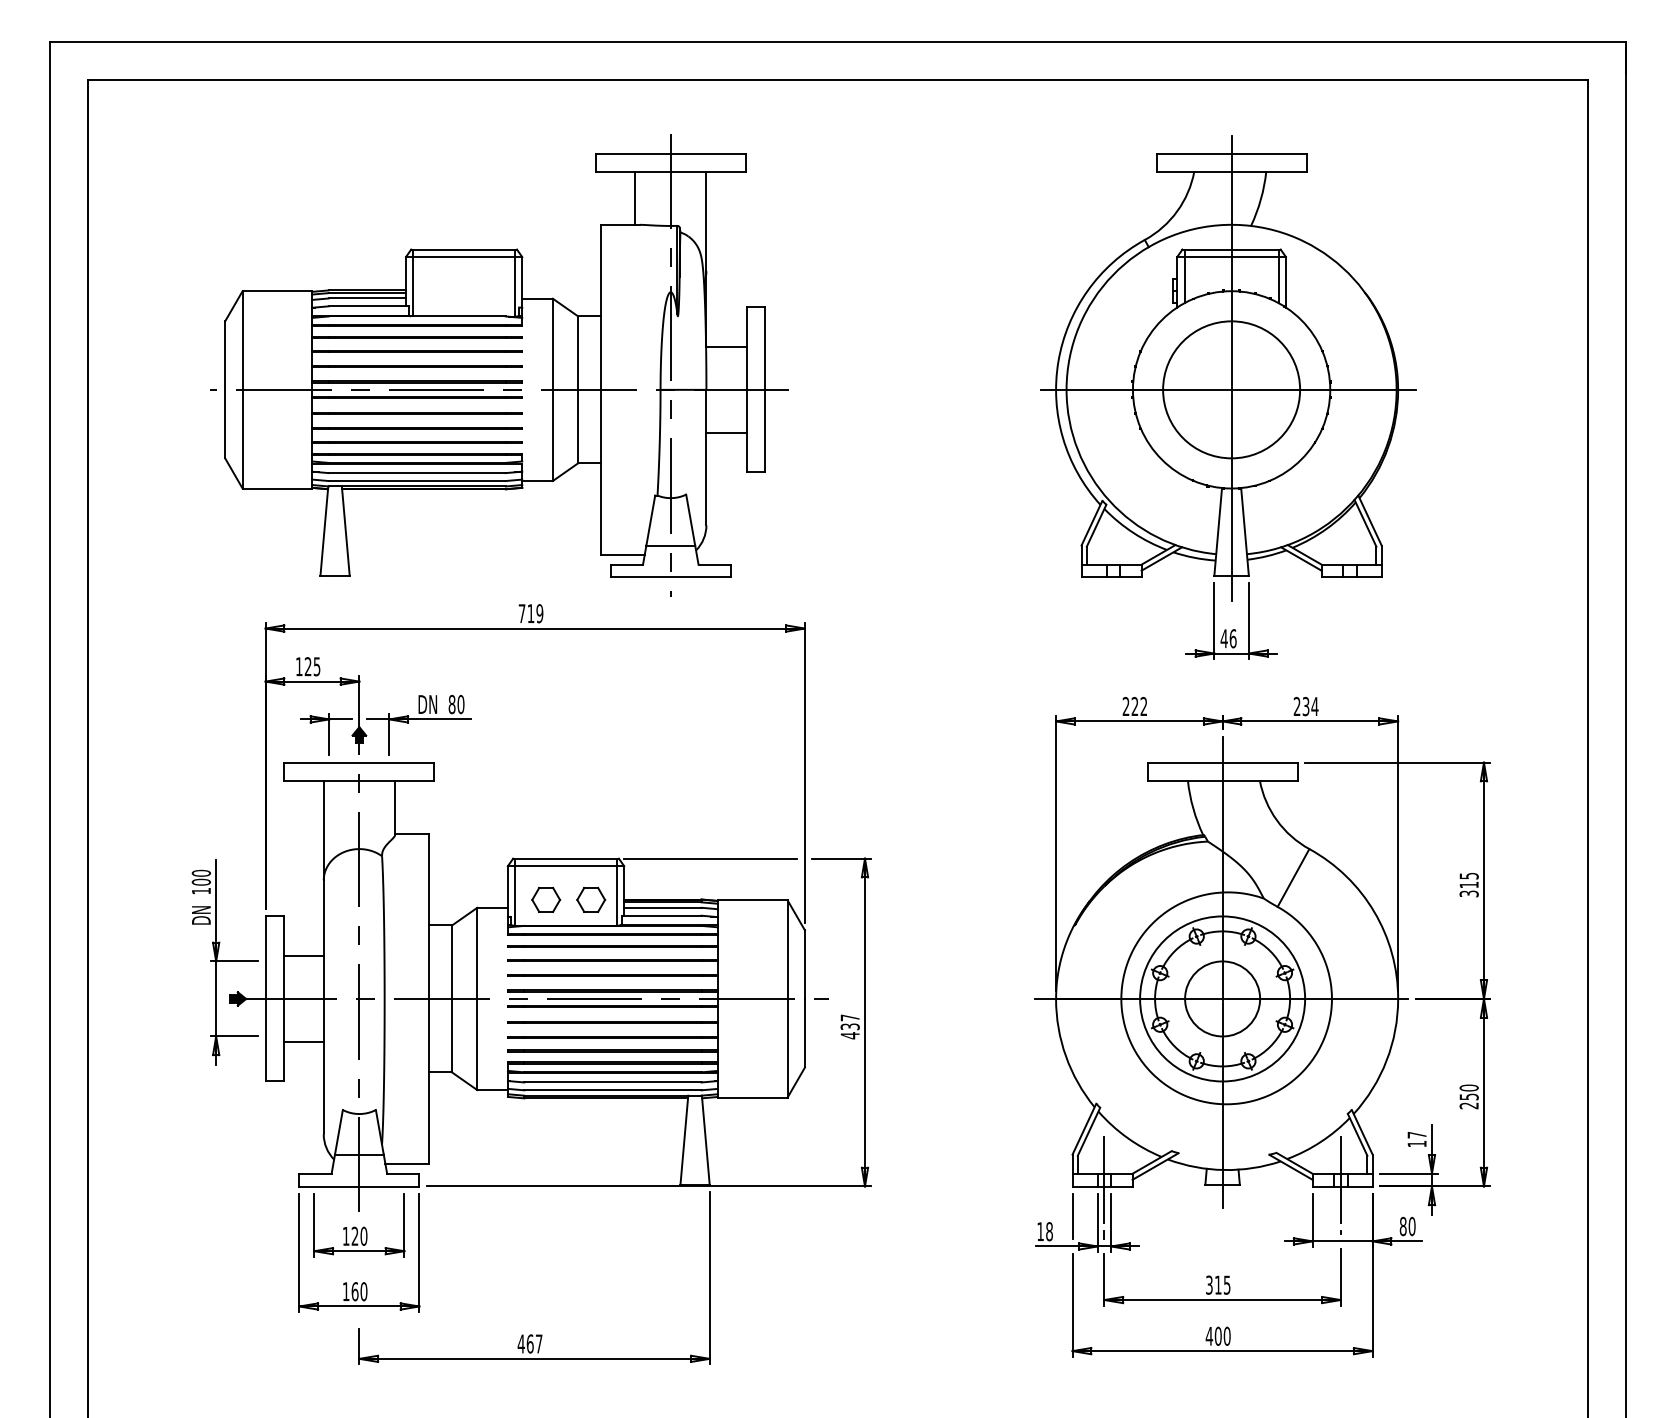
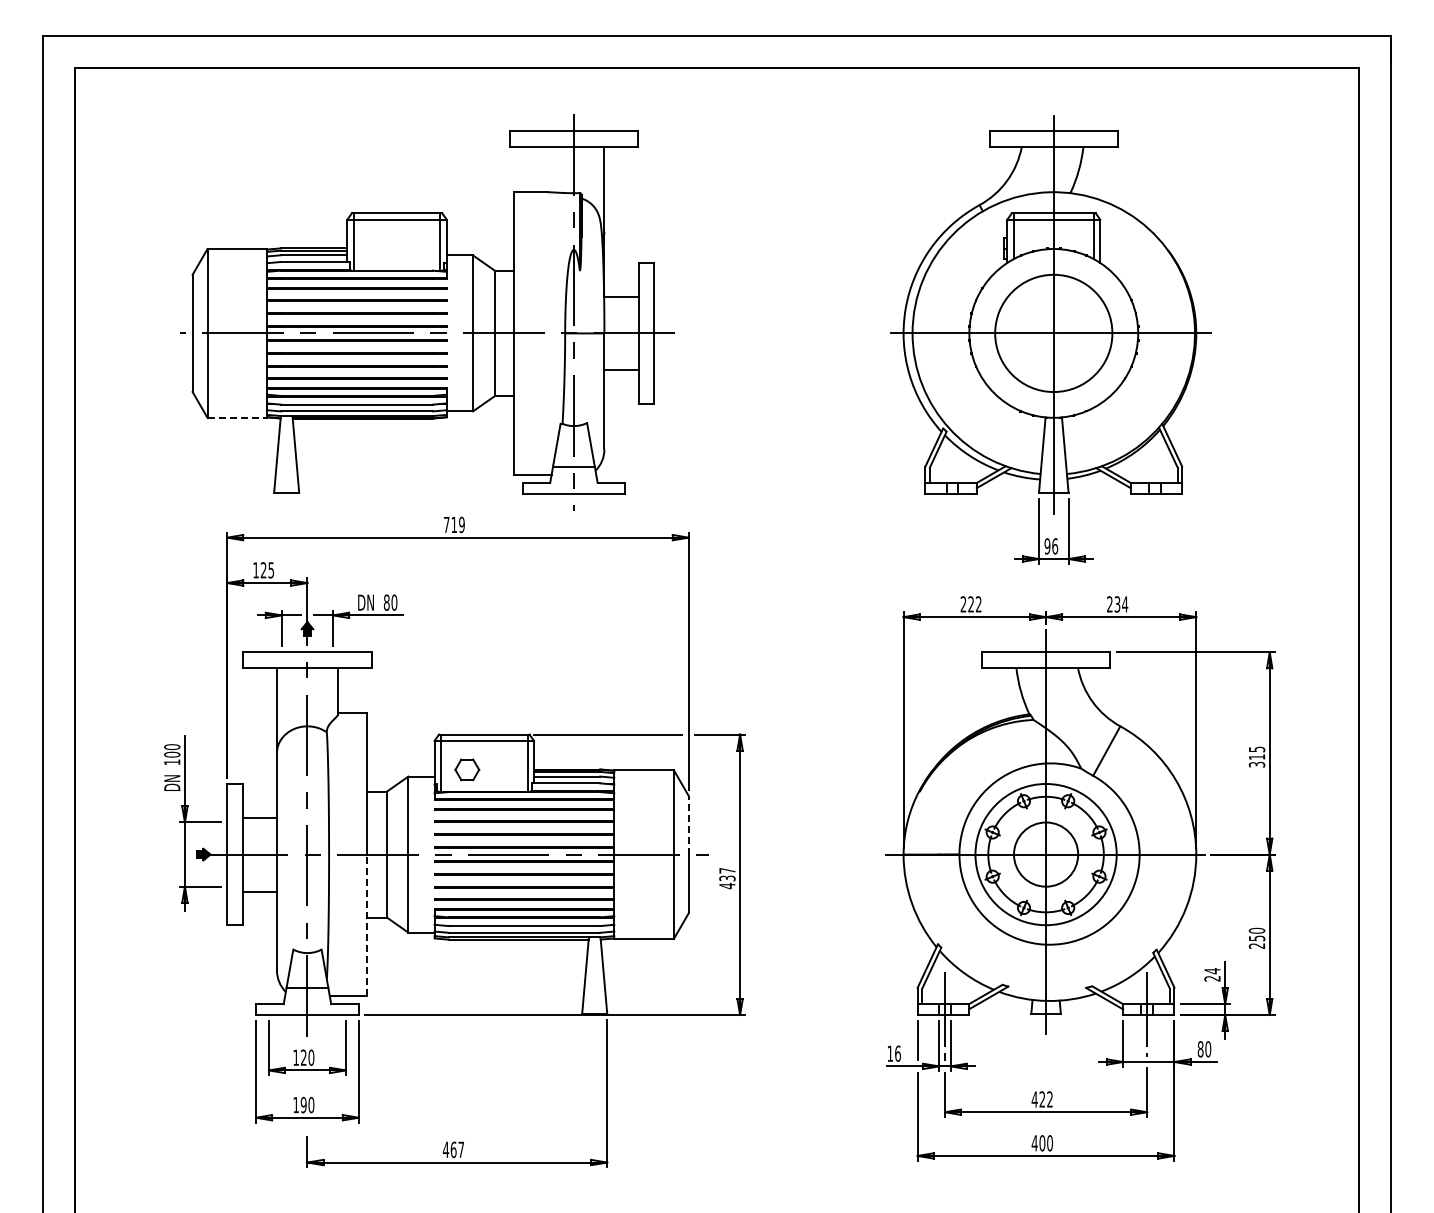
line: (635, 198) -> (543, 169), removed
line: (277, 488) -> (237, 417), solid -> dashed
text: (1224, 638) -> (1047, 546), 46 -> 96
part: (590, 899) -> (505, 769), removed
line: (804, 963) -> (688, 824), solid -> dashed
line: (429, 1081) -> (367, 925), solid -> dashed
text: (1417, 1139) -> (1212, 974), 17 -> 24
text: (1048, 1231) -> (897, 1053), 18 -> 16
text: (1217, 1285) -> (1041, 1099), 315 -> 422
text: (354, 1291) -> (303, 1104), 160 -> 190

